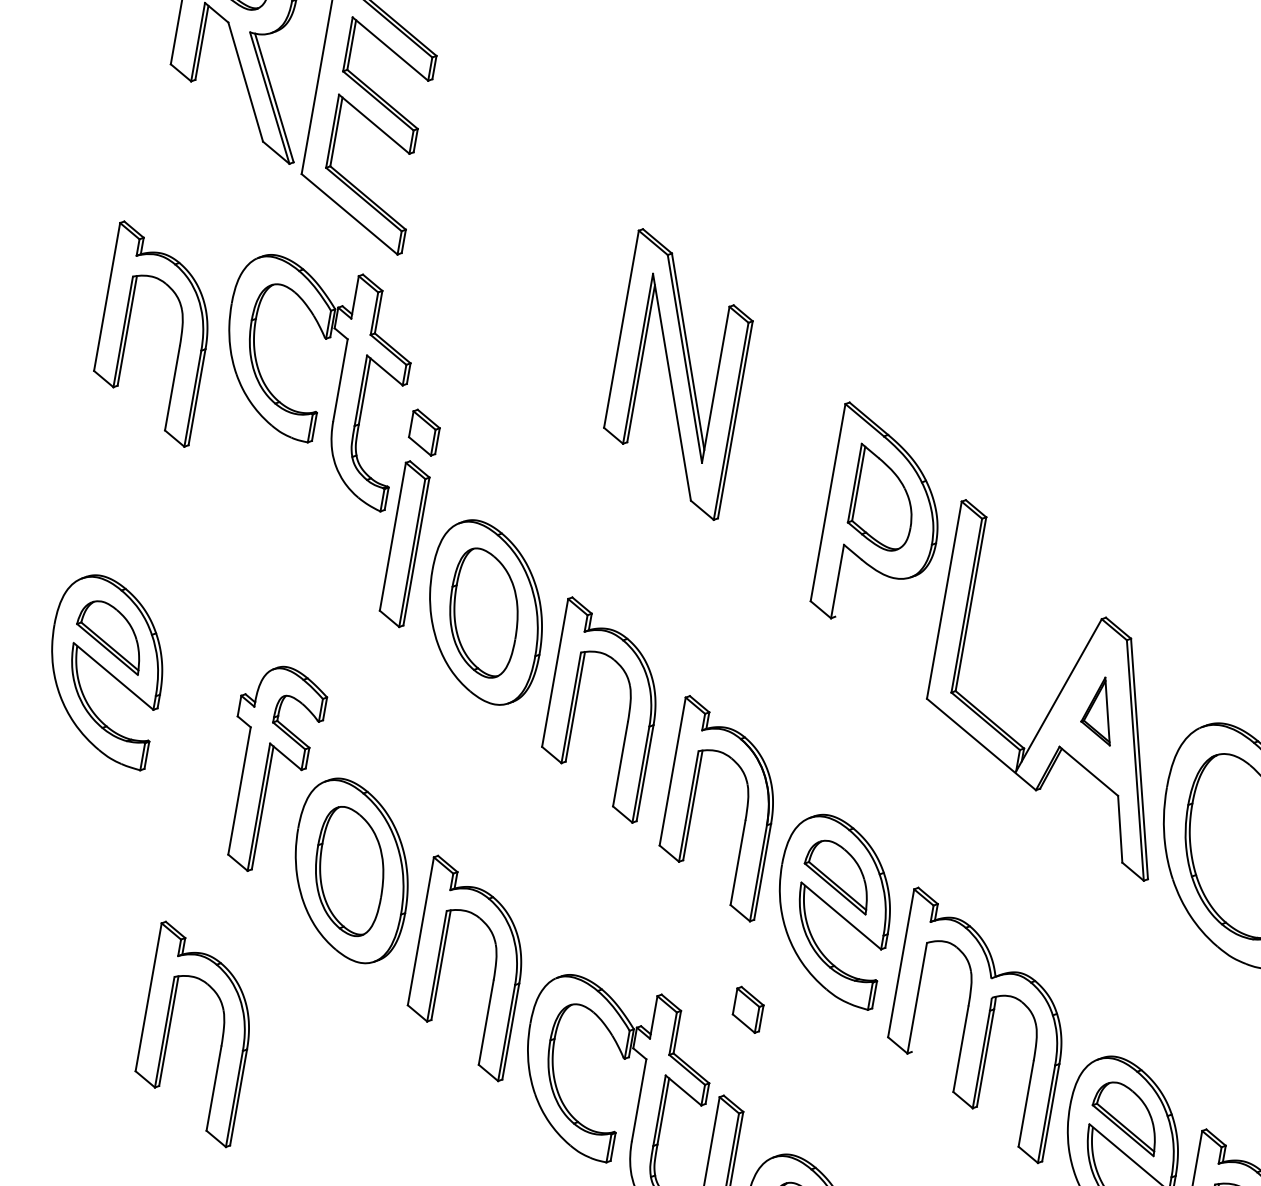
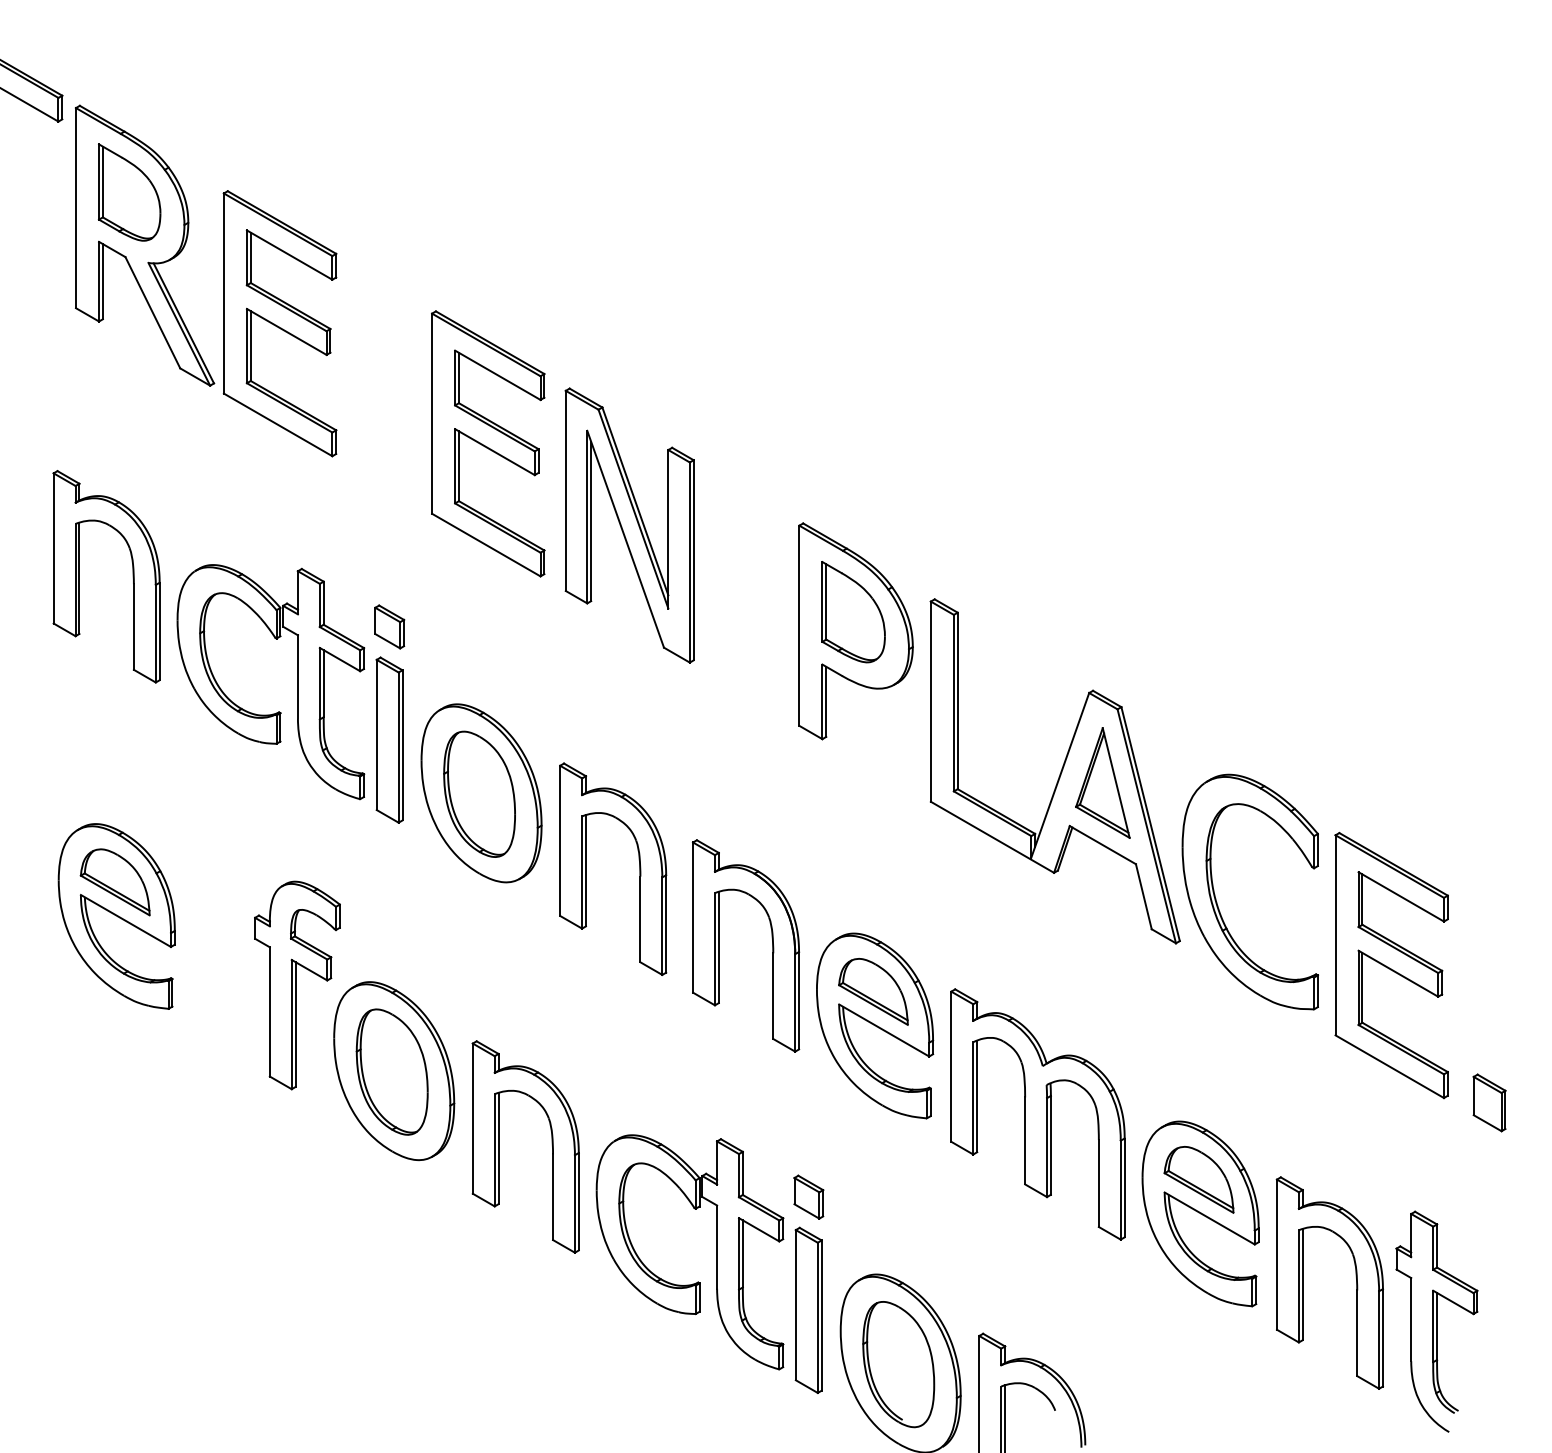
part: (553, 269) -> (488, 443), added
part: (339, 385) -> (297, 682), moved
line: (841, 581) -> (826, 701), added
part: (1099, 709) -> (1102, 782), size x1.67
line: (921, 997) -> (977, 1096), added
part: (748, 1009) -> (808, 1196), moved
part: (221, 1038) -> (295, 1258), removed

